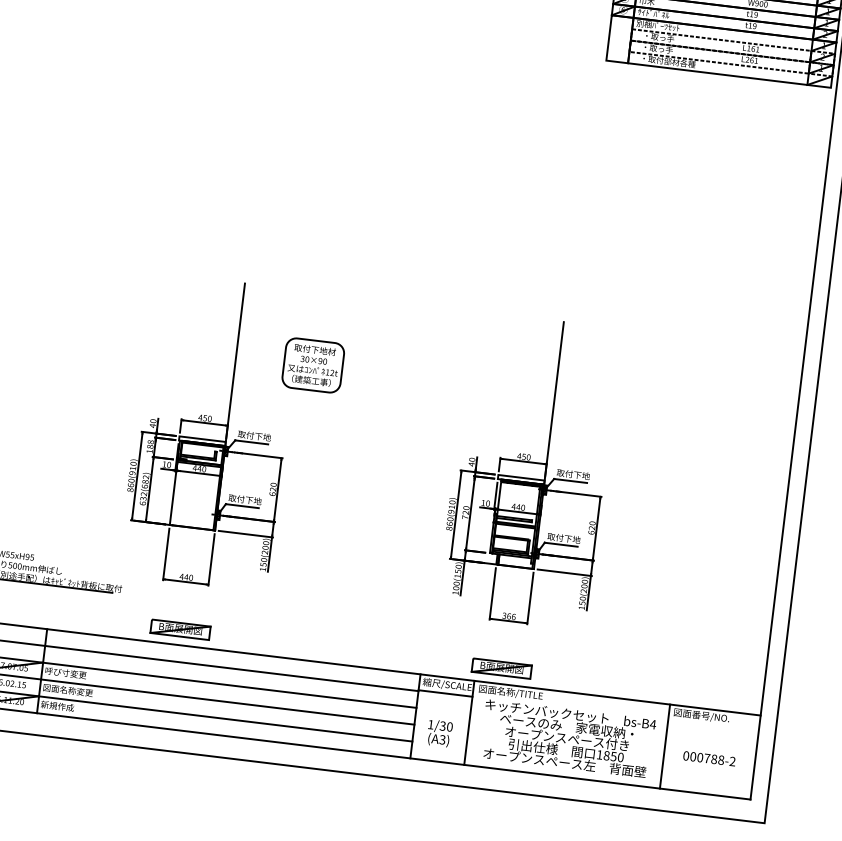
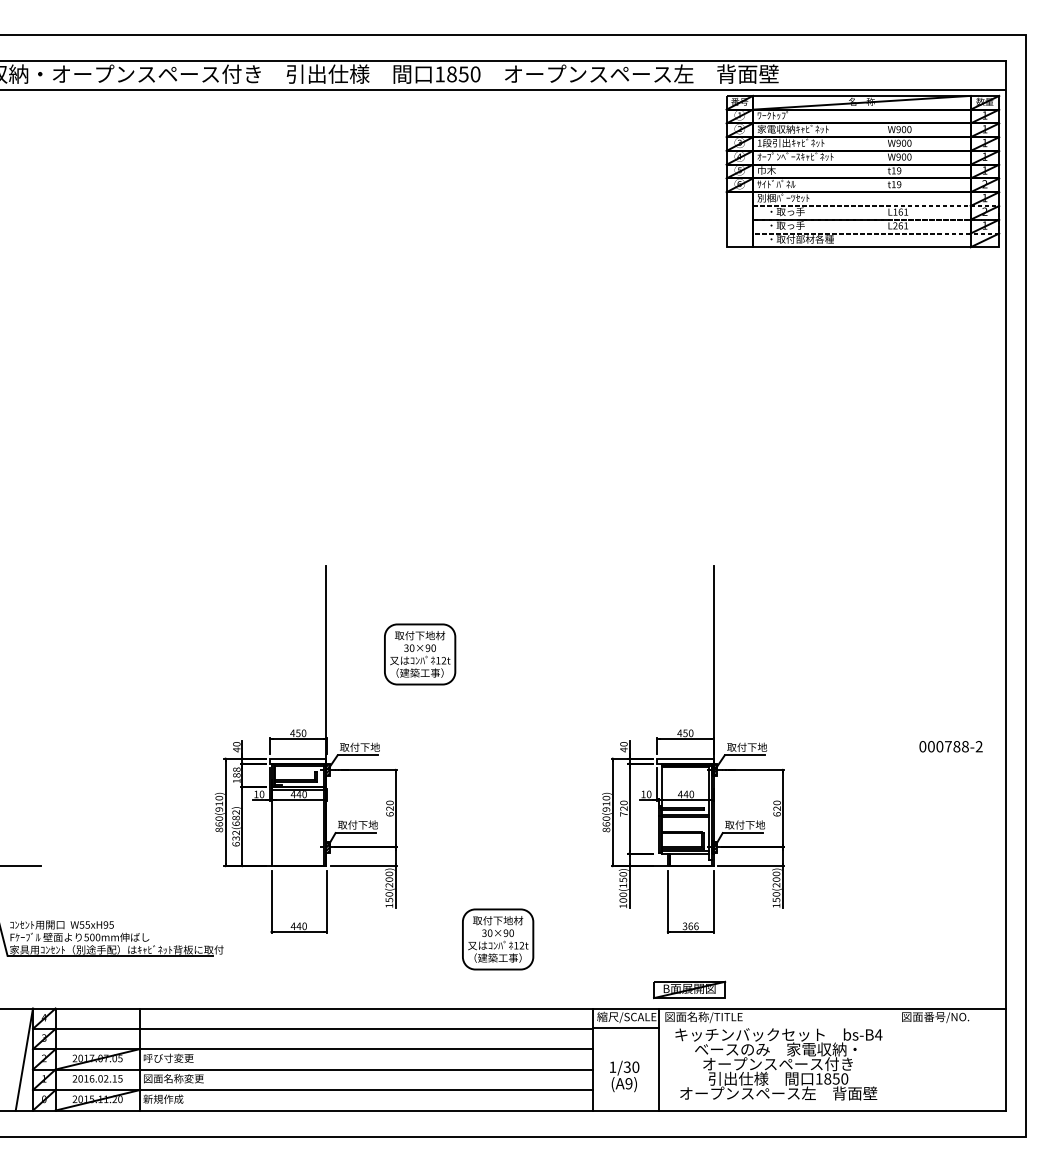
part: (349, 608) -> (498, 939), added
part: (180, 629) -> (299, 989), removed
text: (442, 739) -> (628, 1083), (A3) -> (A9)
line: (665, 746) -> (896, 1059), removed
text: (709, 758) -> (950, 746), moved

